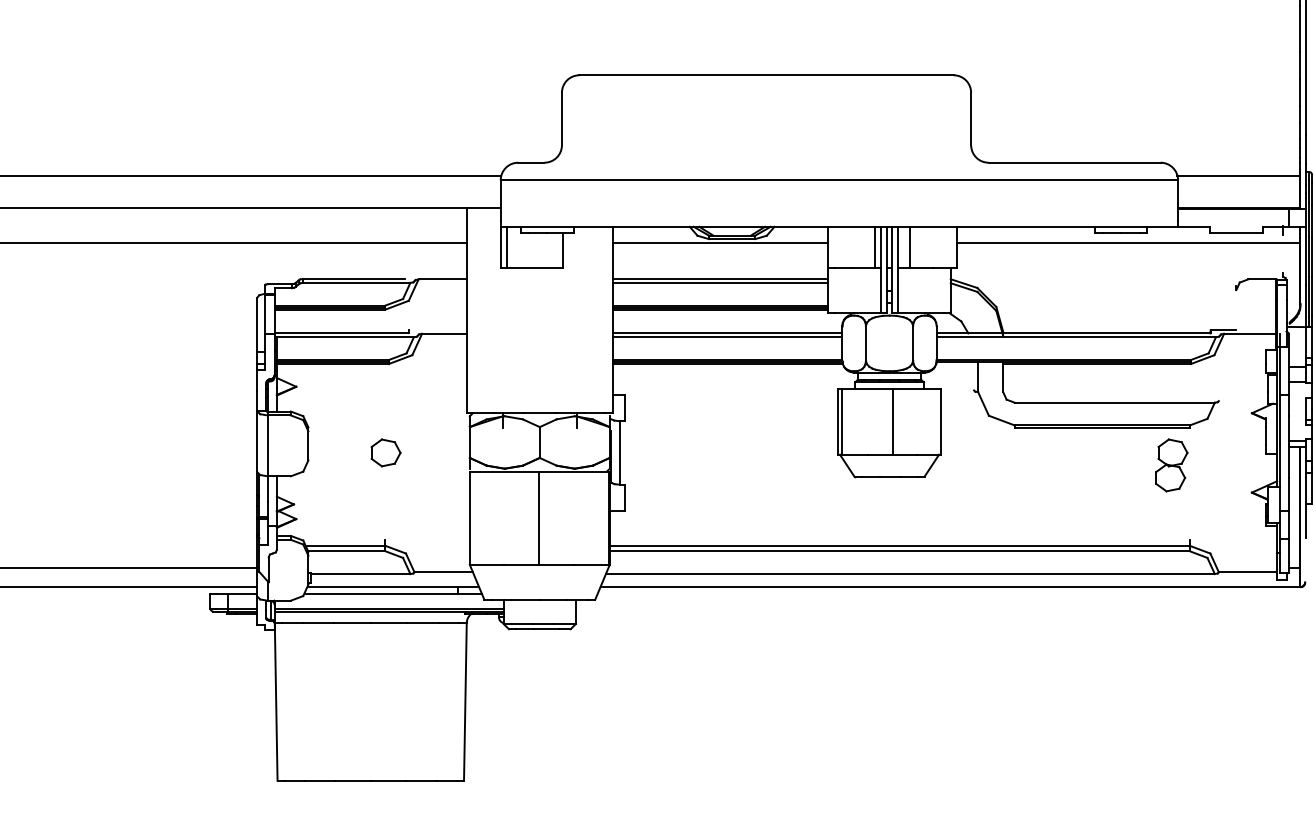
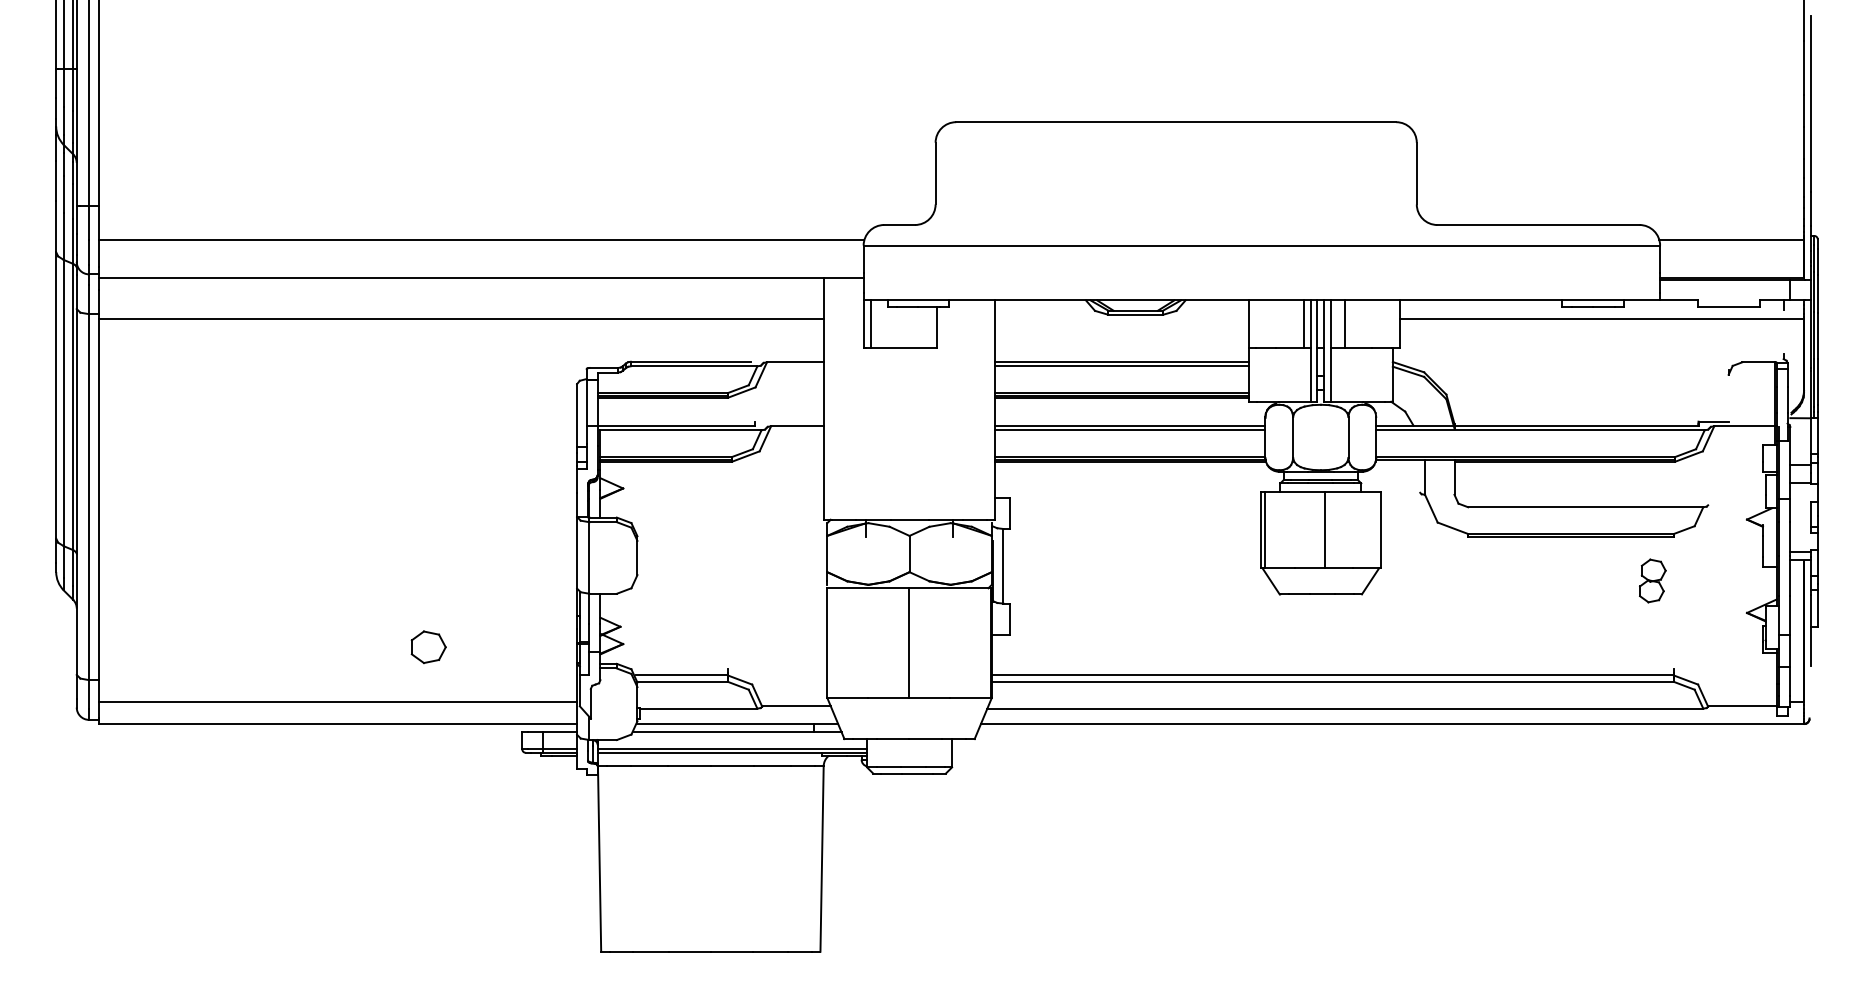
line: (720, 243) -> (1121, 319), removed
part: (385, 453) -> (428, 647), moved
part: (1171, 465) -> (1652, 580), size x0.7

